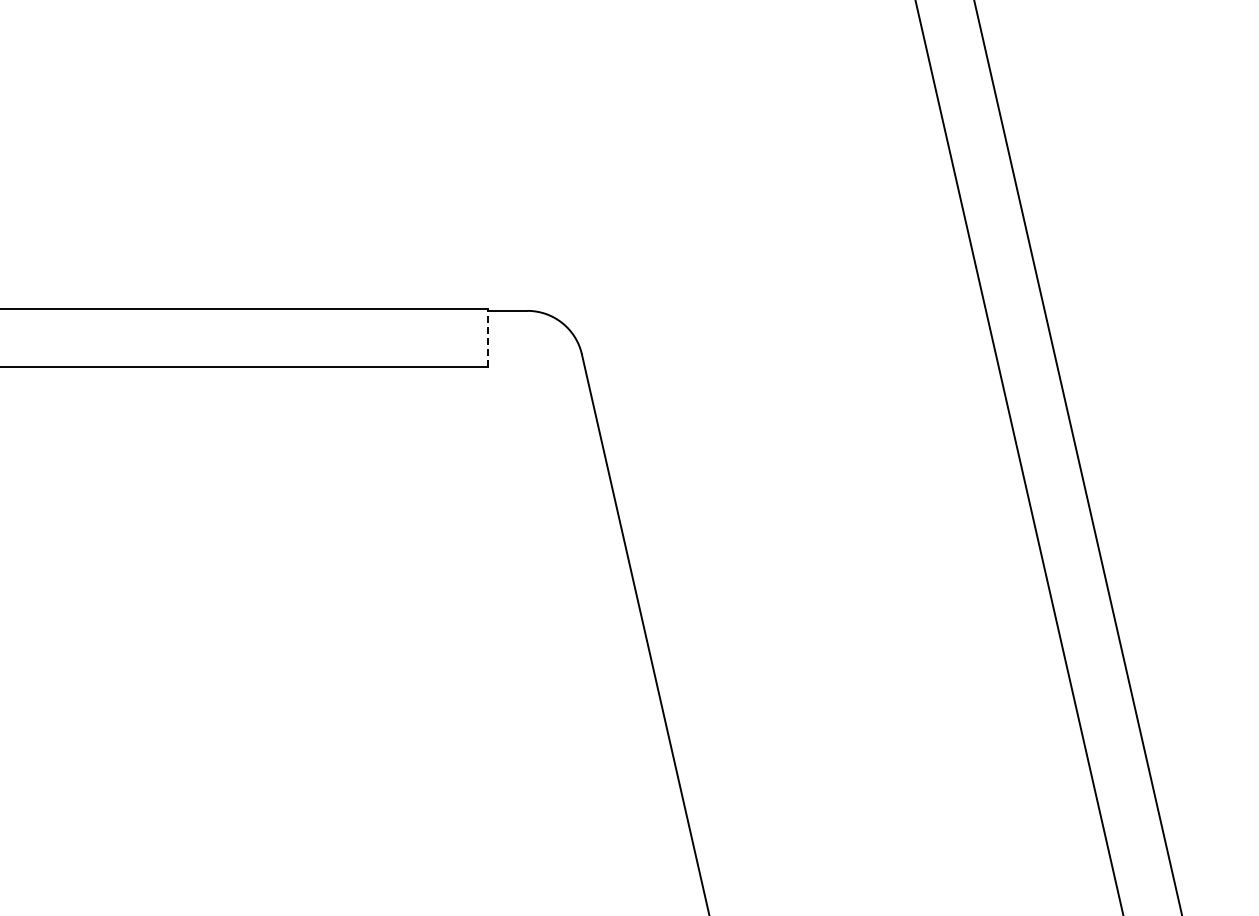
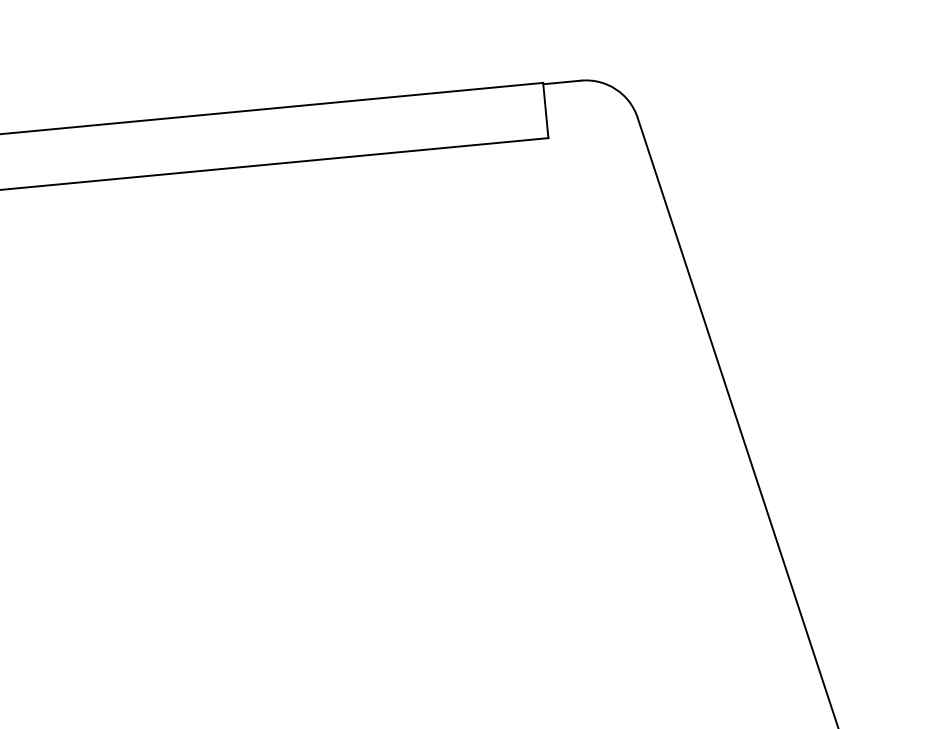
line: (488, 338) -> (546, 110), dashed -> solid

